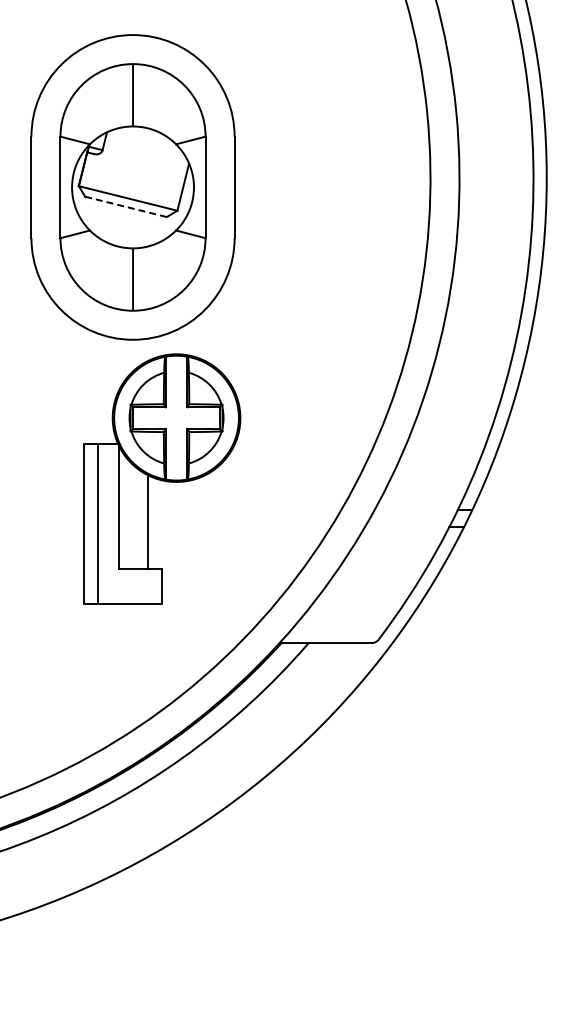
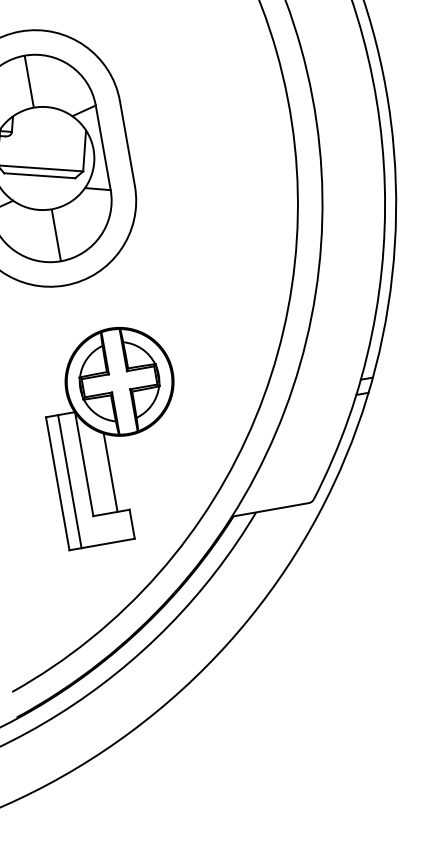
line: (126, 207) -> (40, 176), dashed -> solid
part: (162, 478) -> (116, 434), moved

